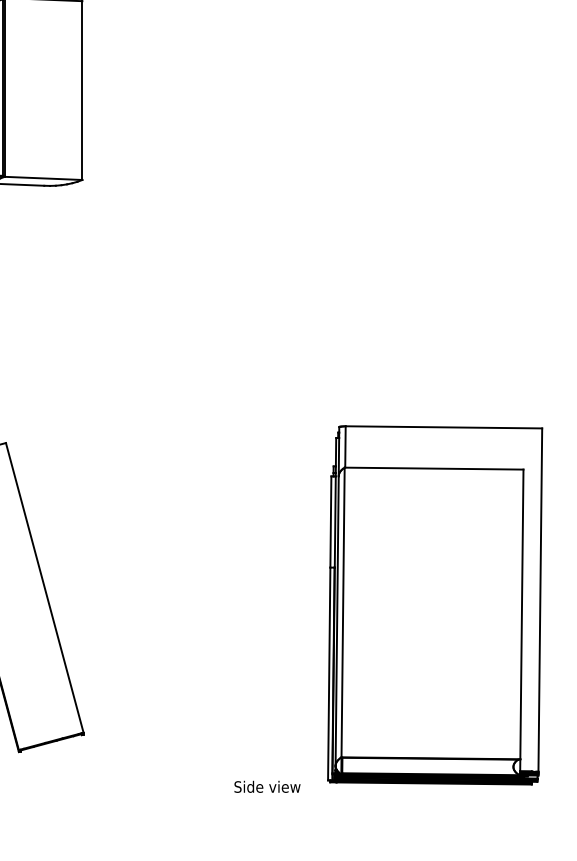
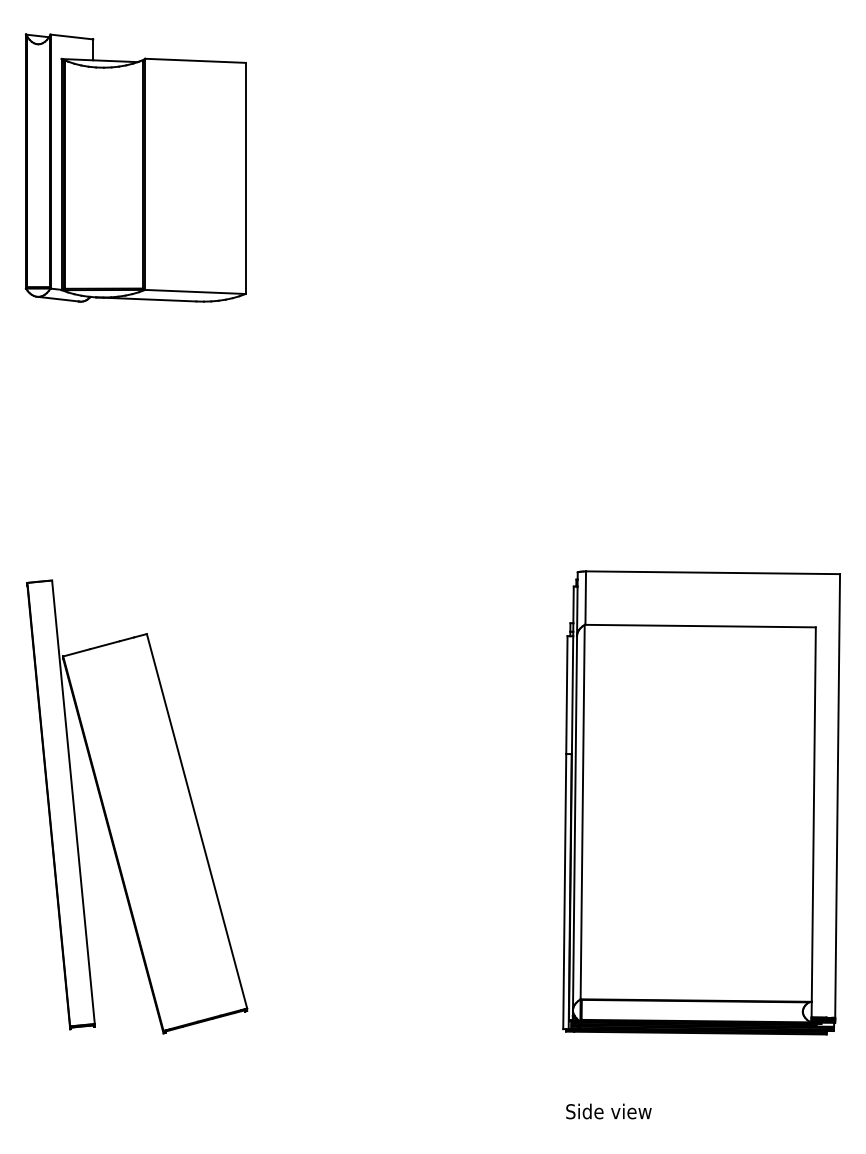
part: (435, 605) -> (701, 802), moved
text: (267, 786) -> (608, 1111), moved

